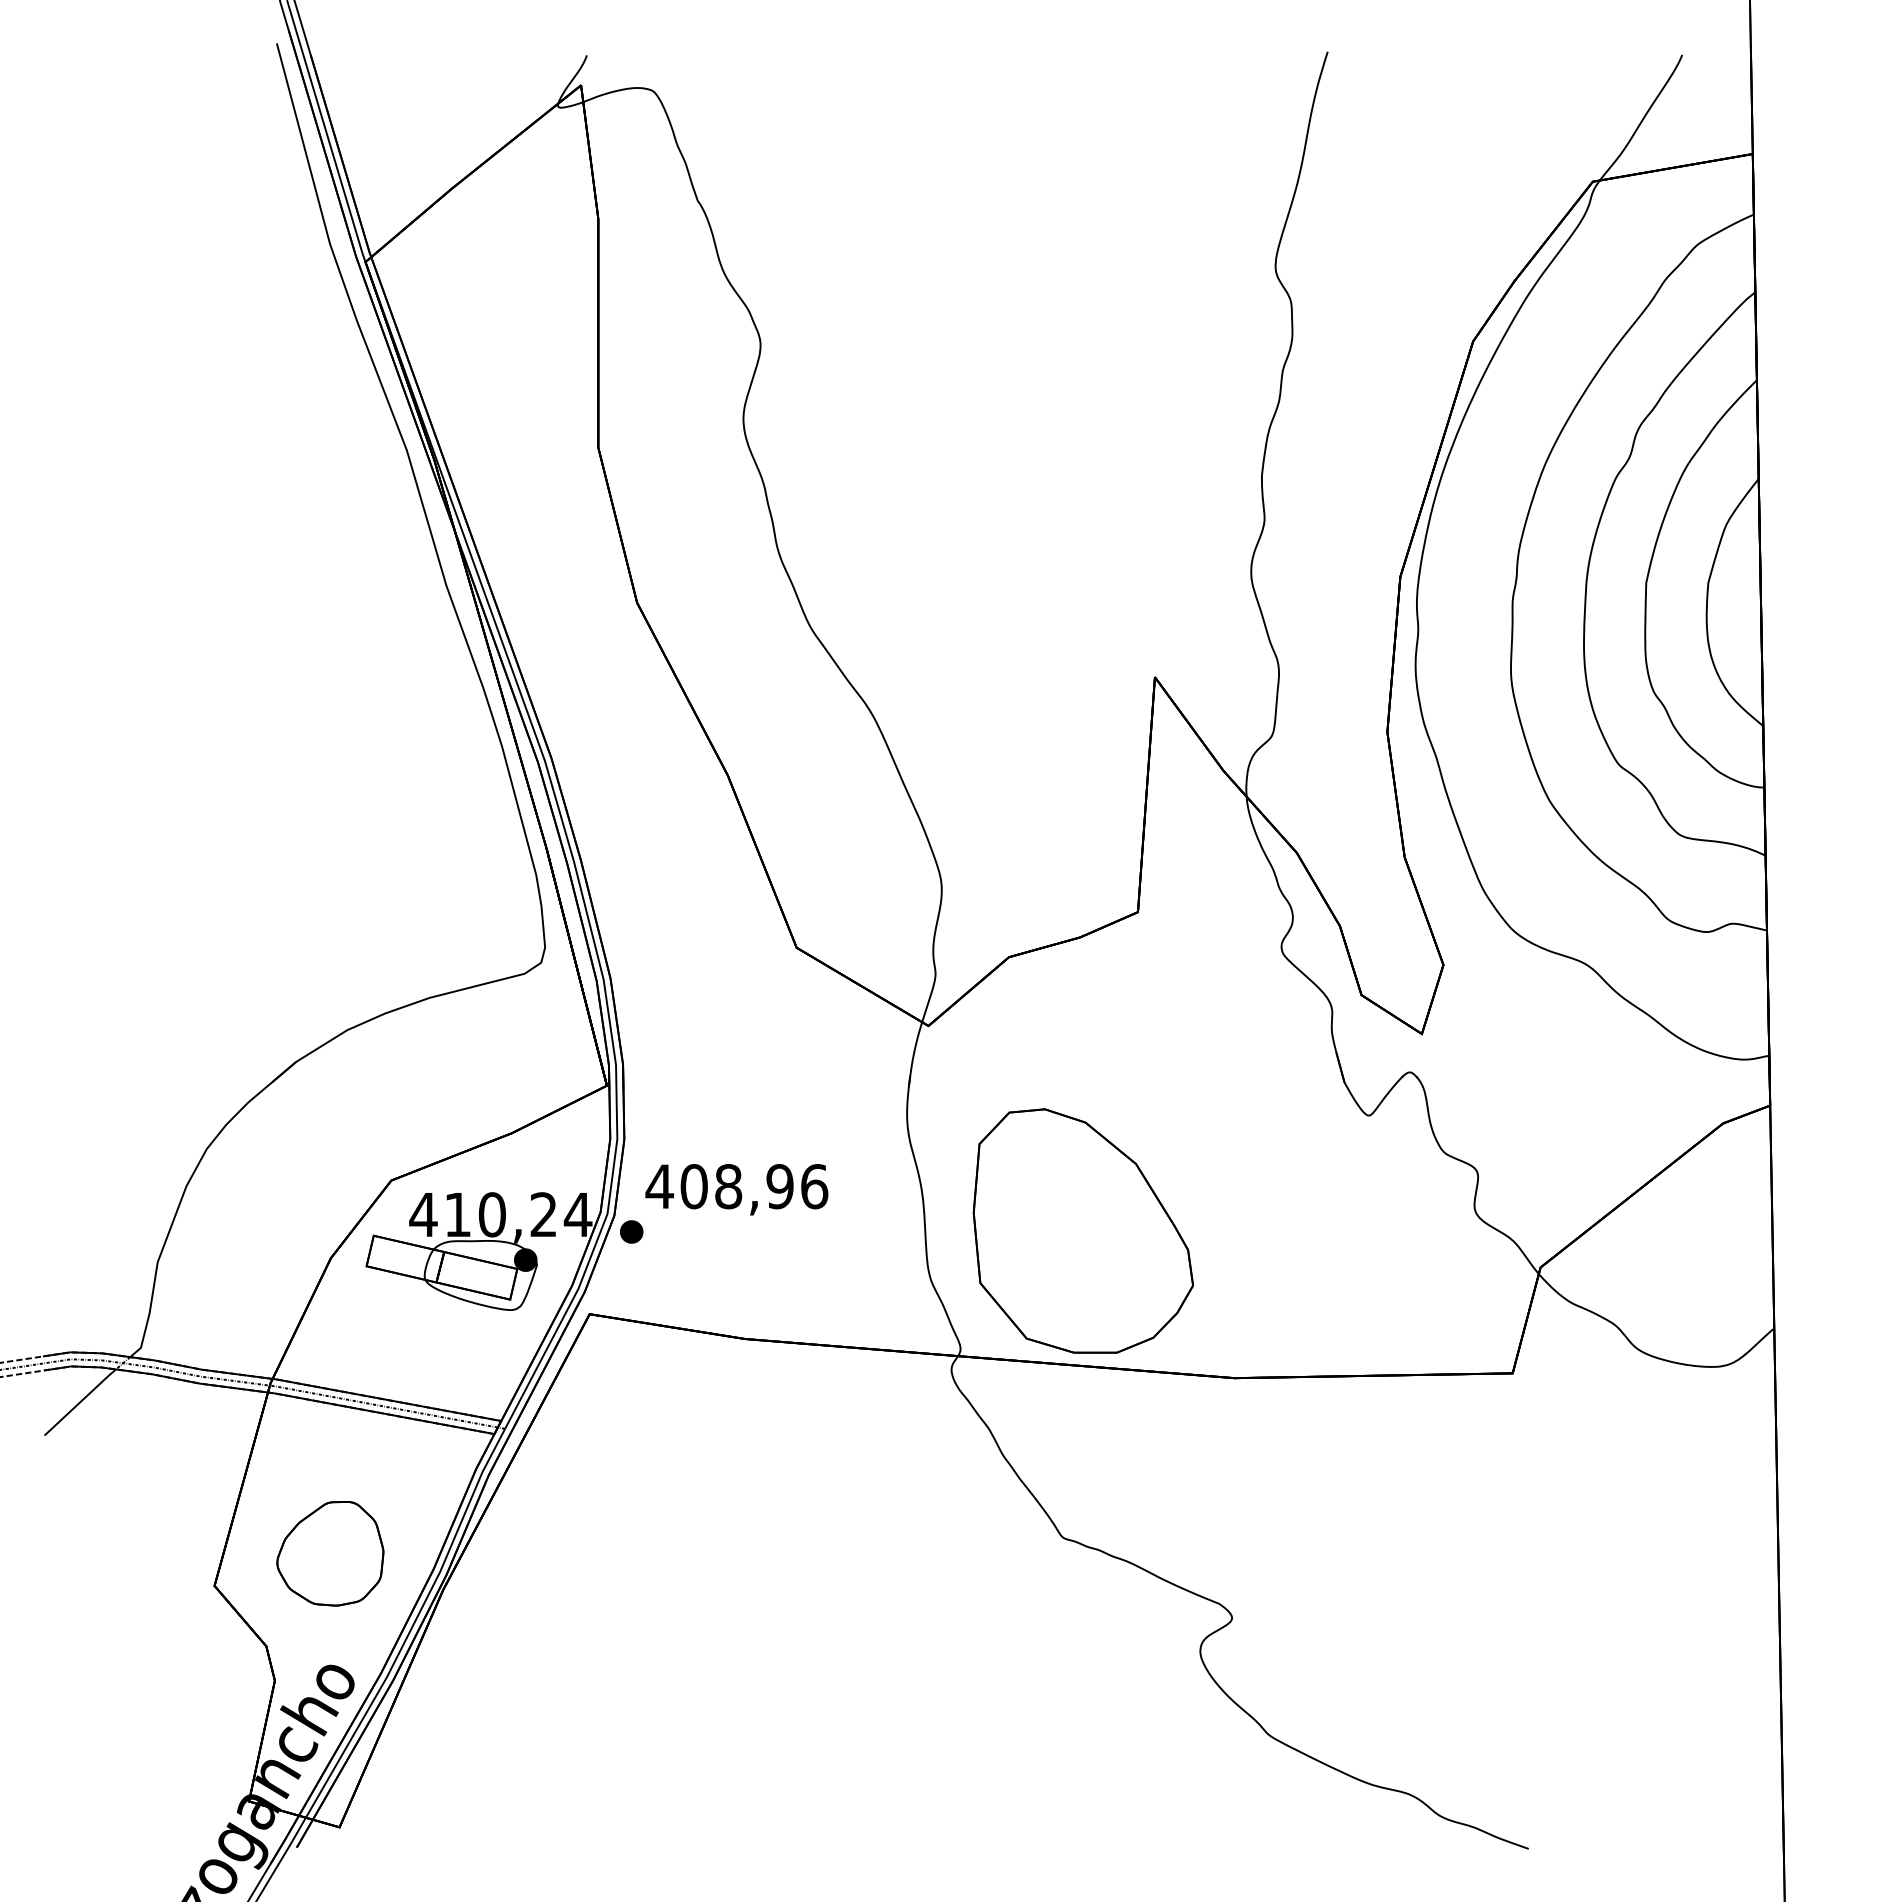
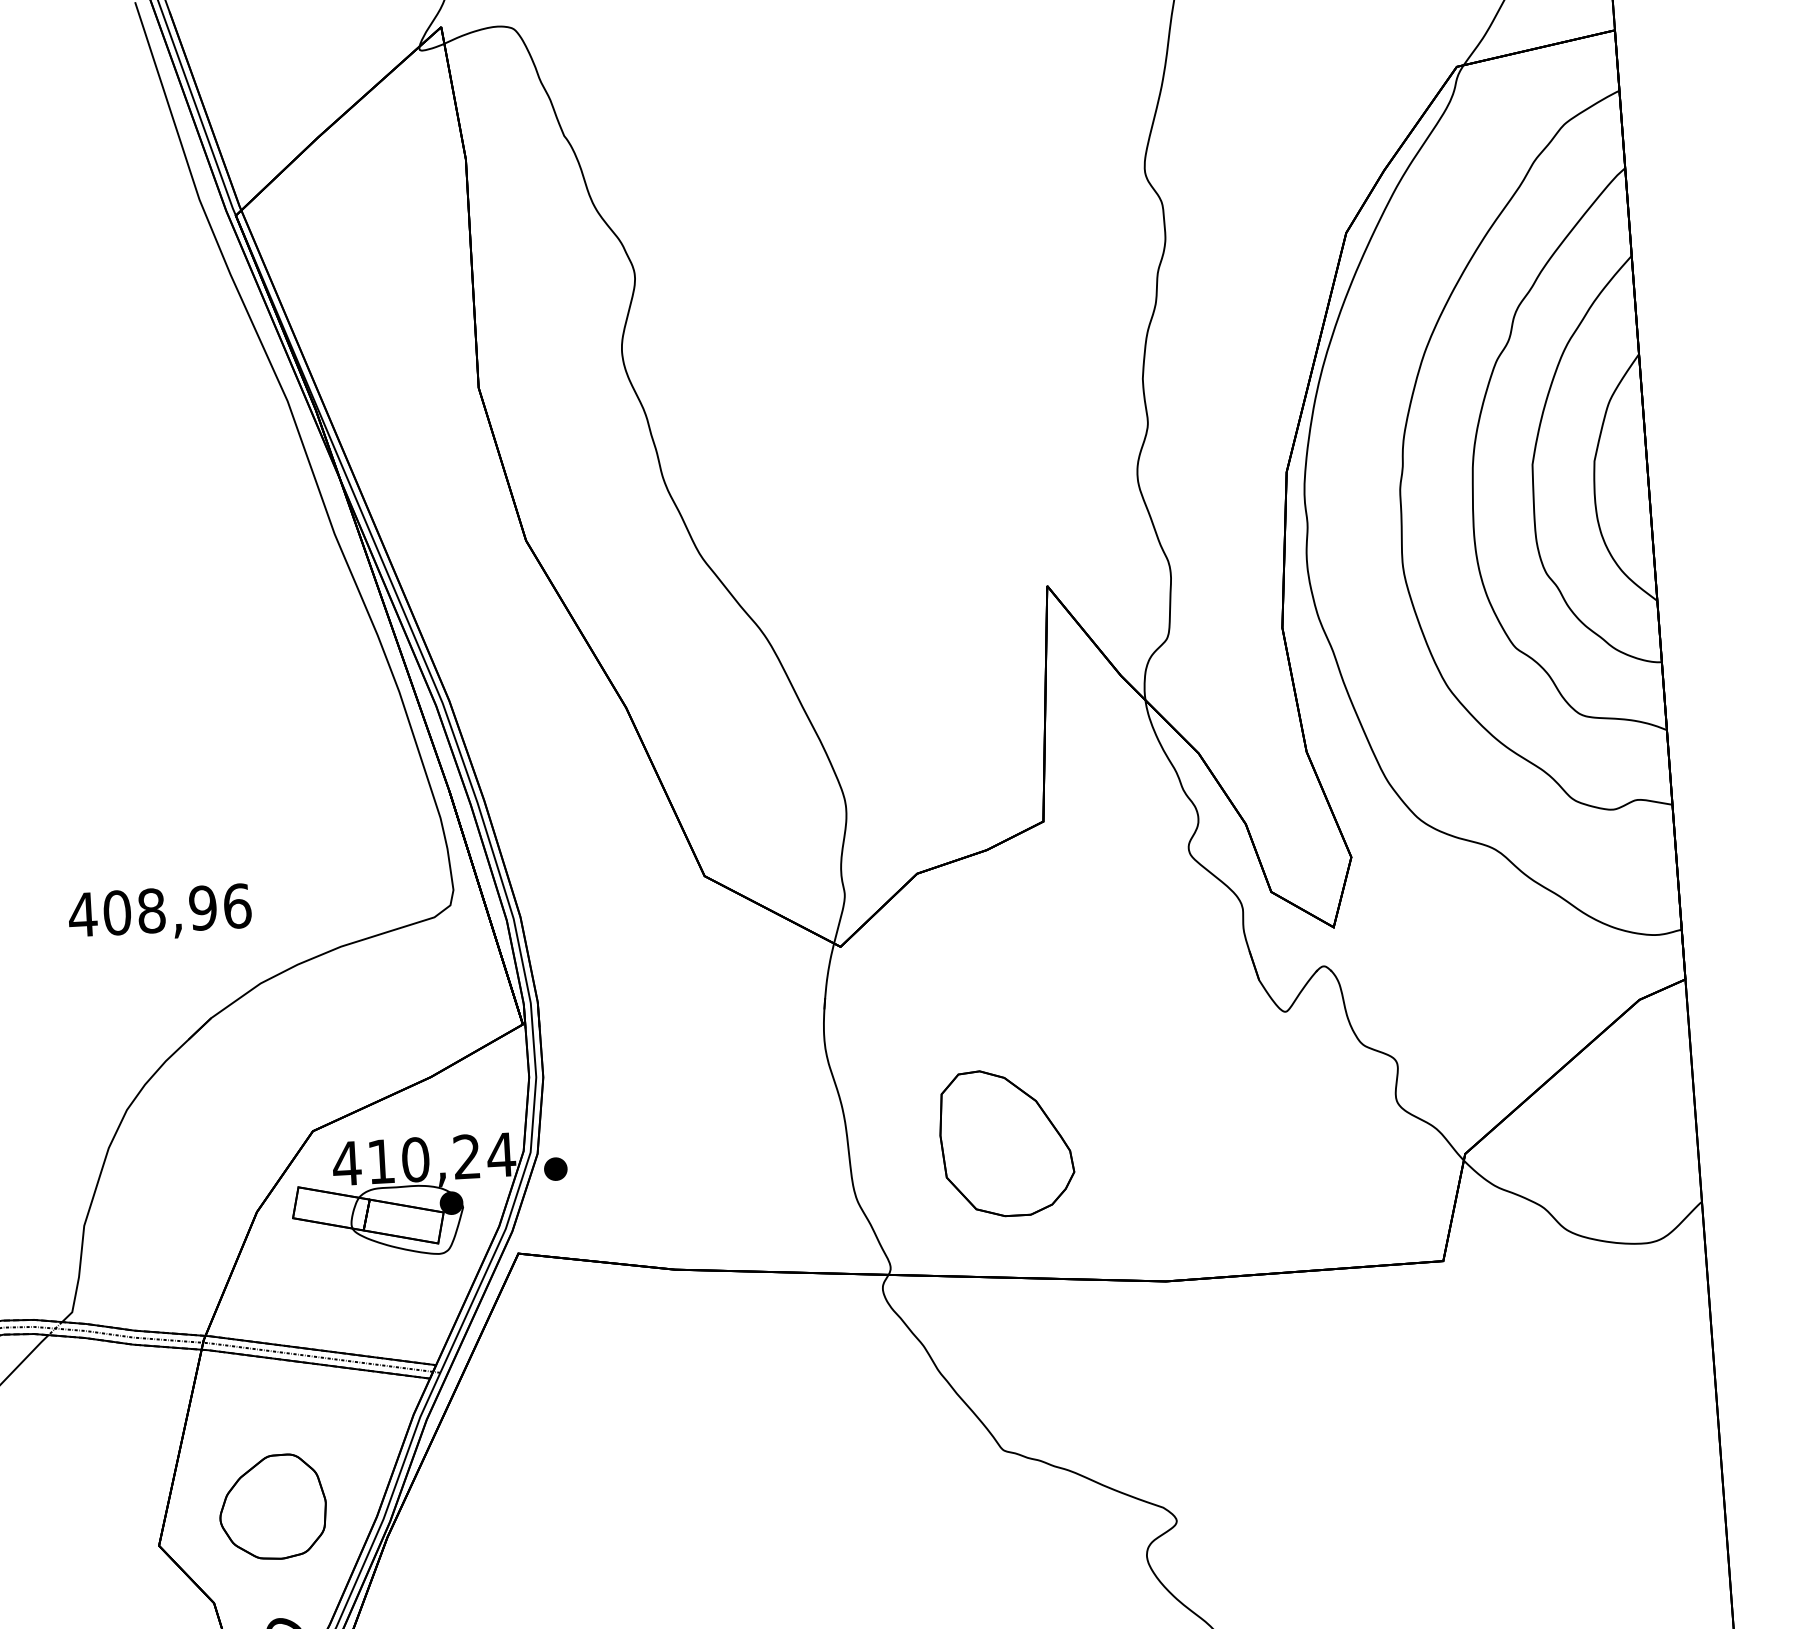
text: (736, 1189) -> (159, 913), moved
part: (1083, 1230) -> (1006, 1142), size x0.6

